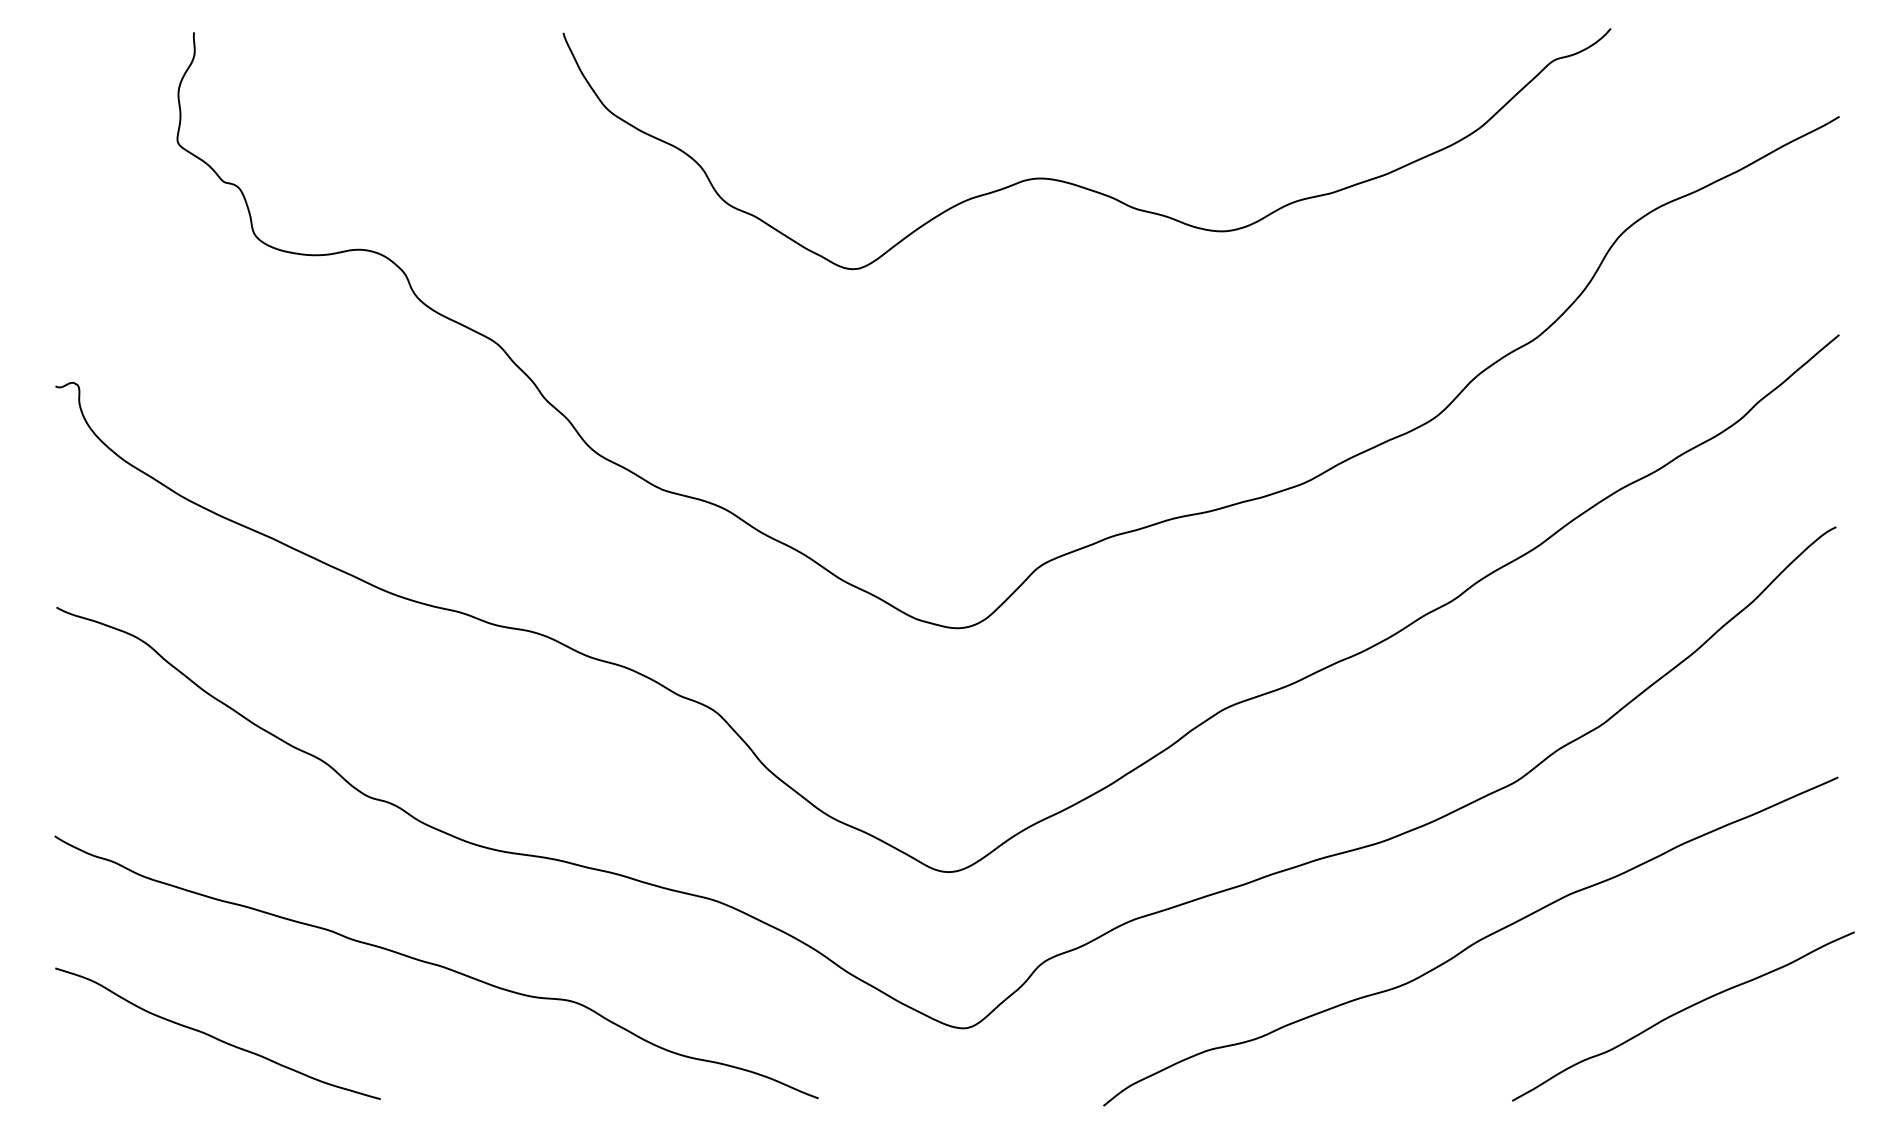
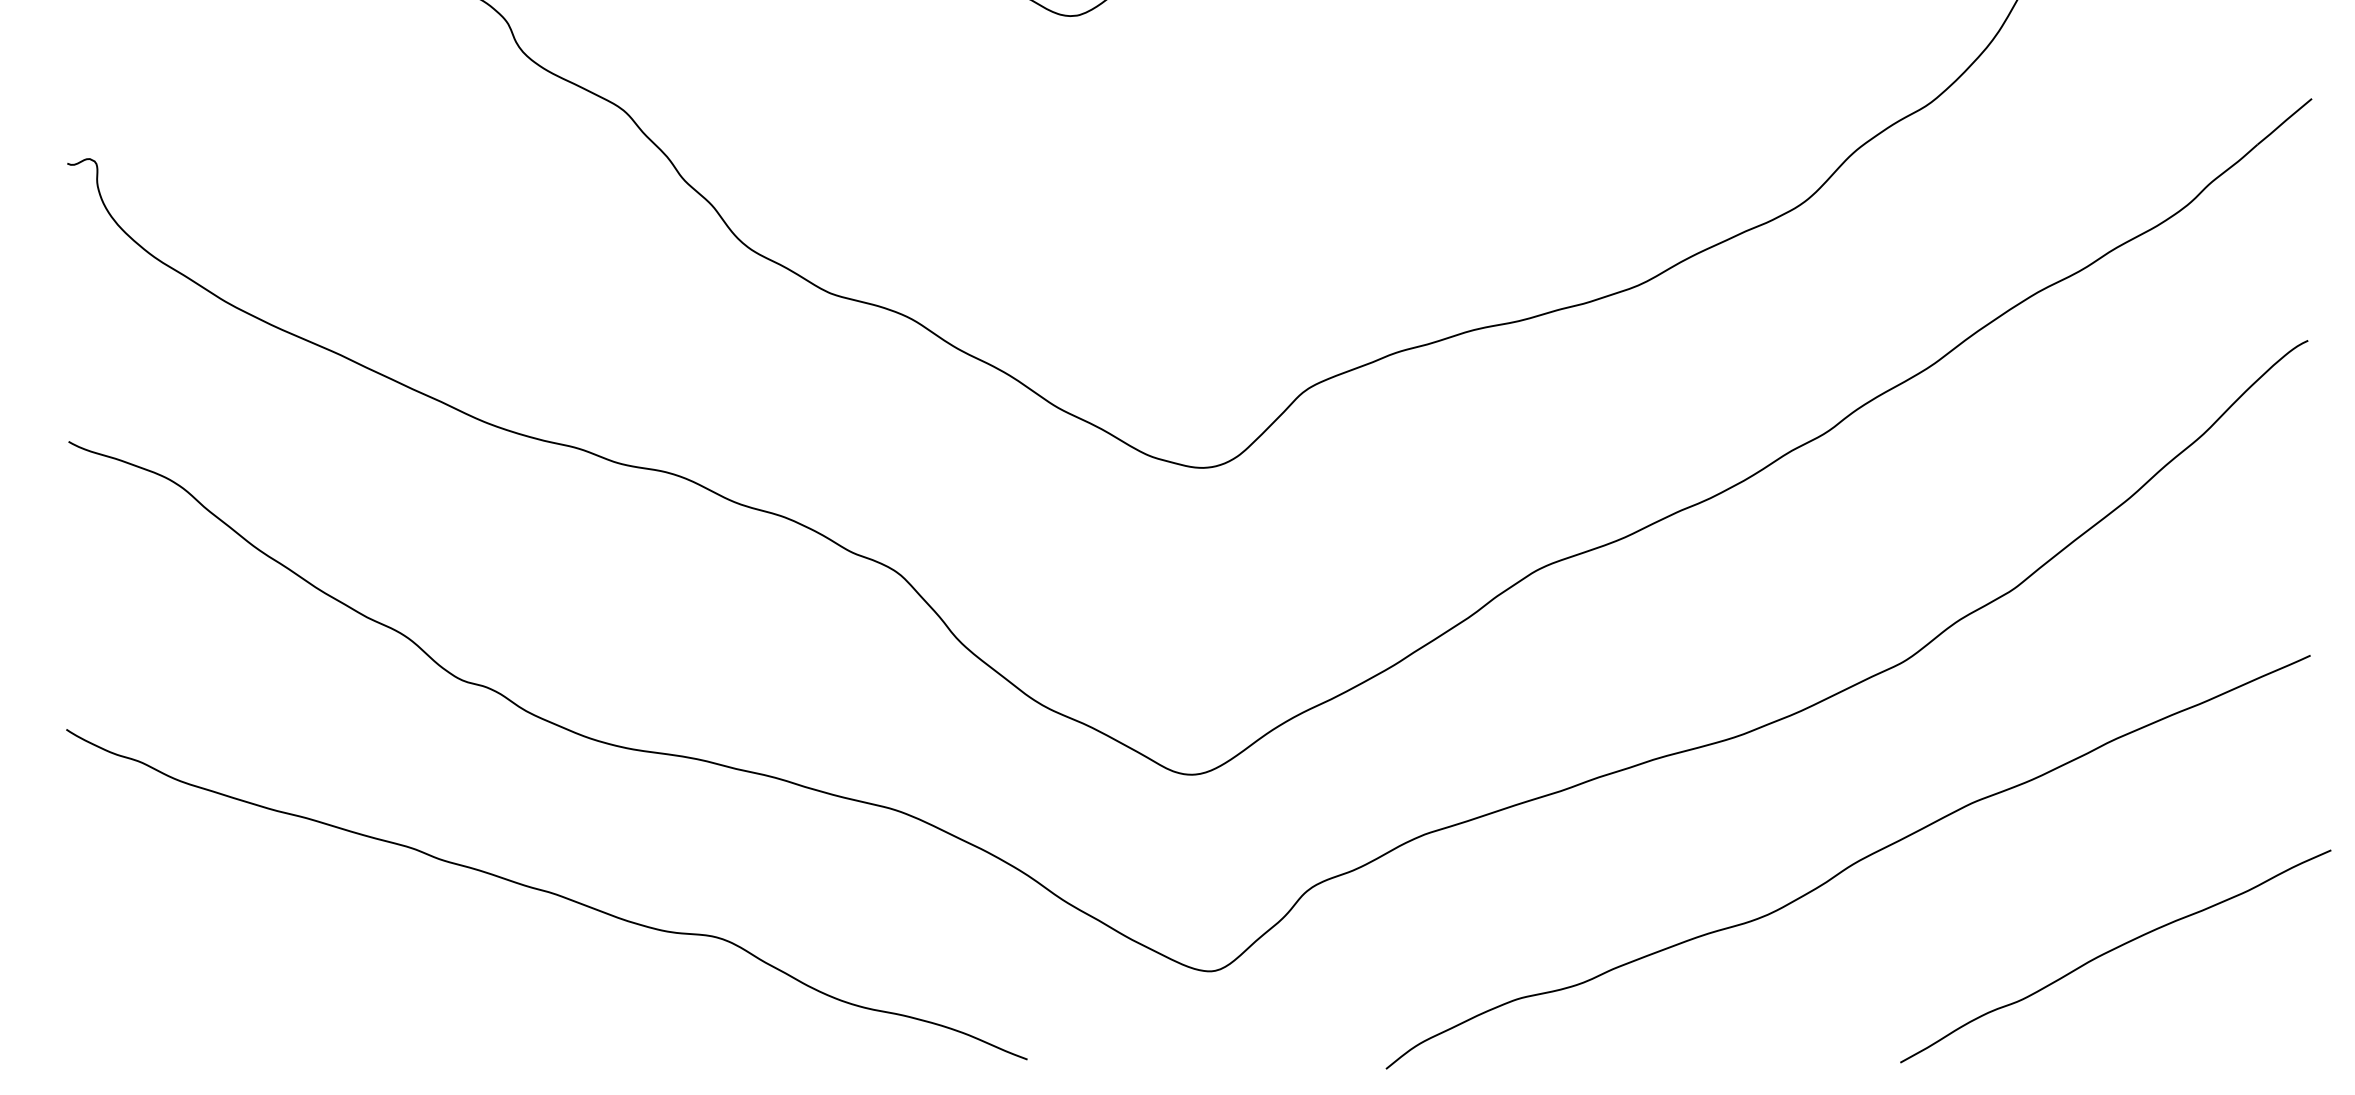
curve: (216, 1037) -> (269, 982), removed

